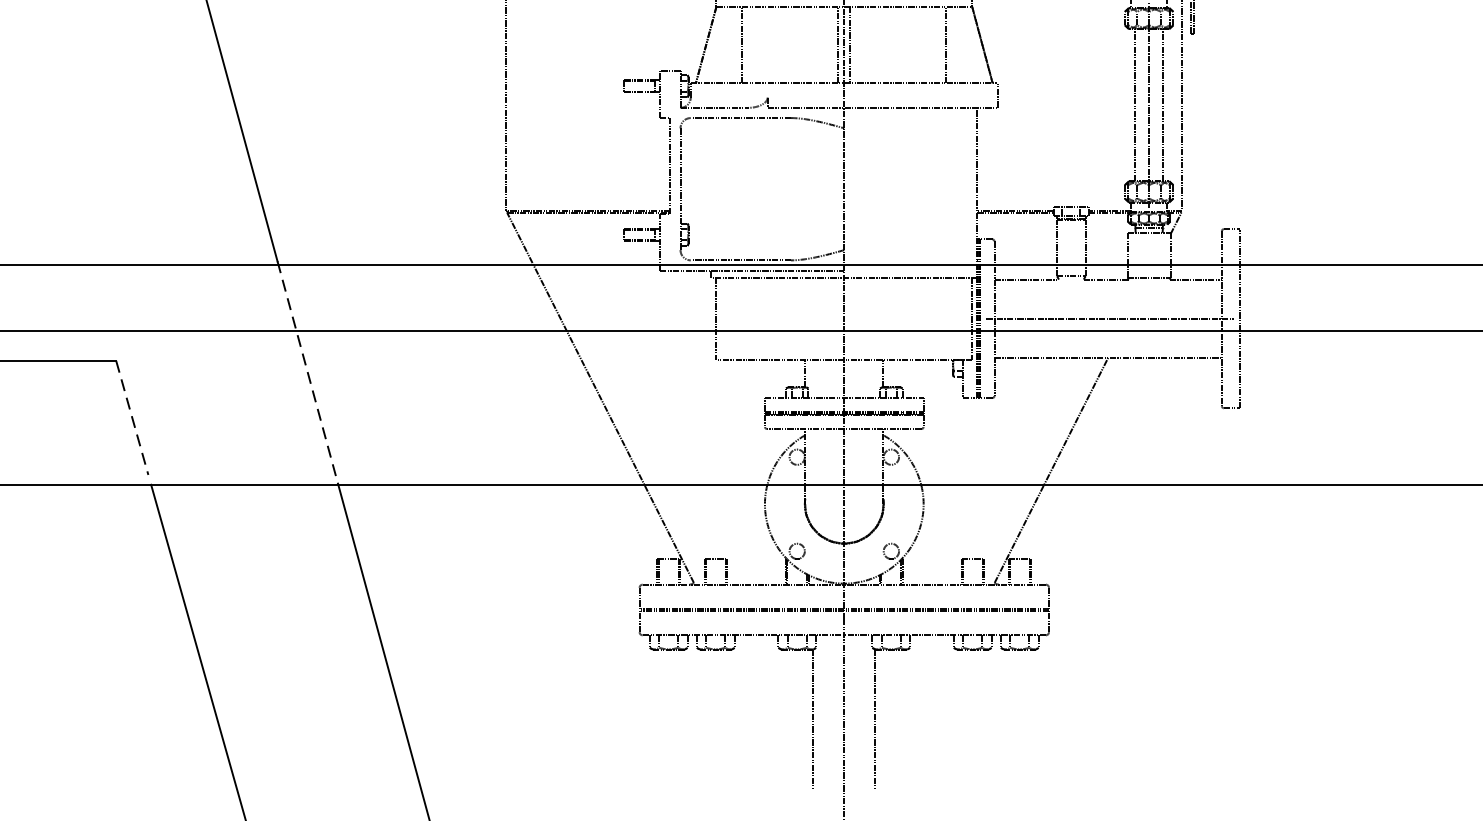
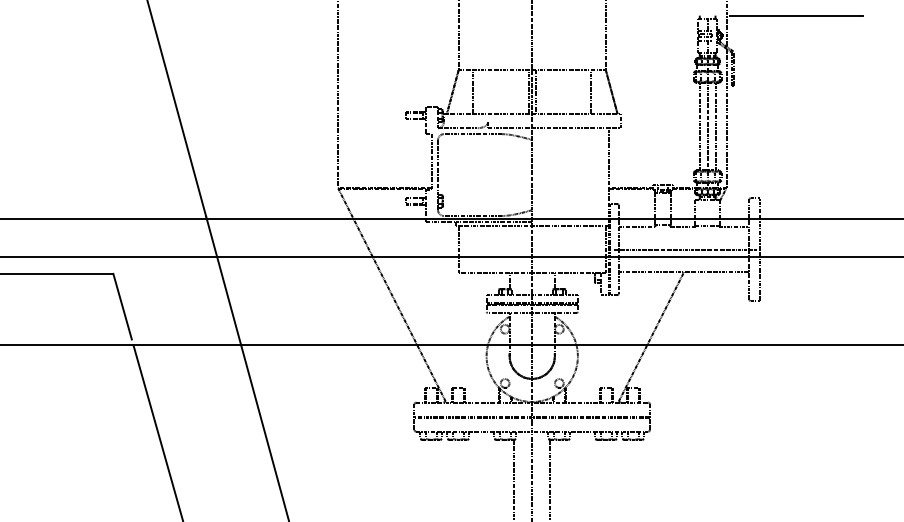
line: (307, 372) -> (223, 280), dashed -> solid
line: (132, 419) -> (122, 307), dashed -> solid

